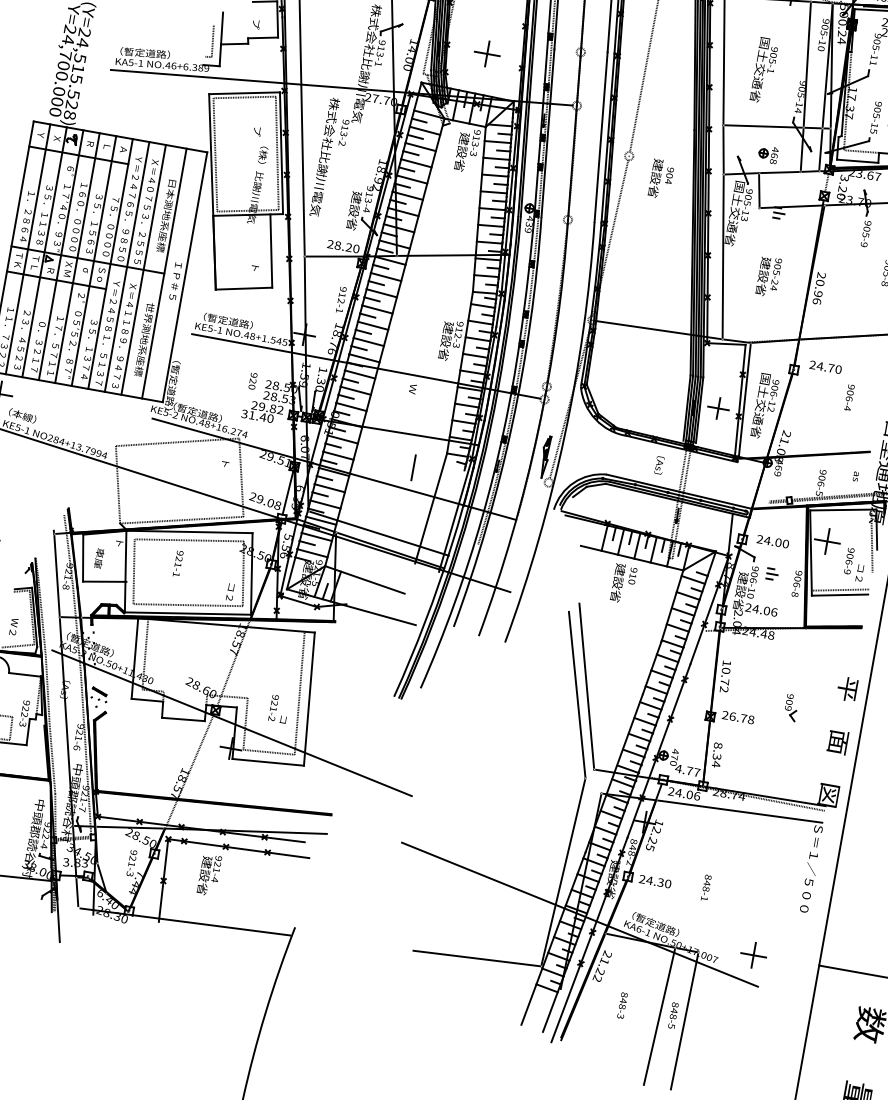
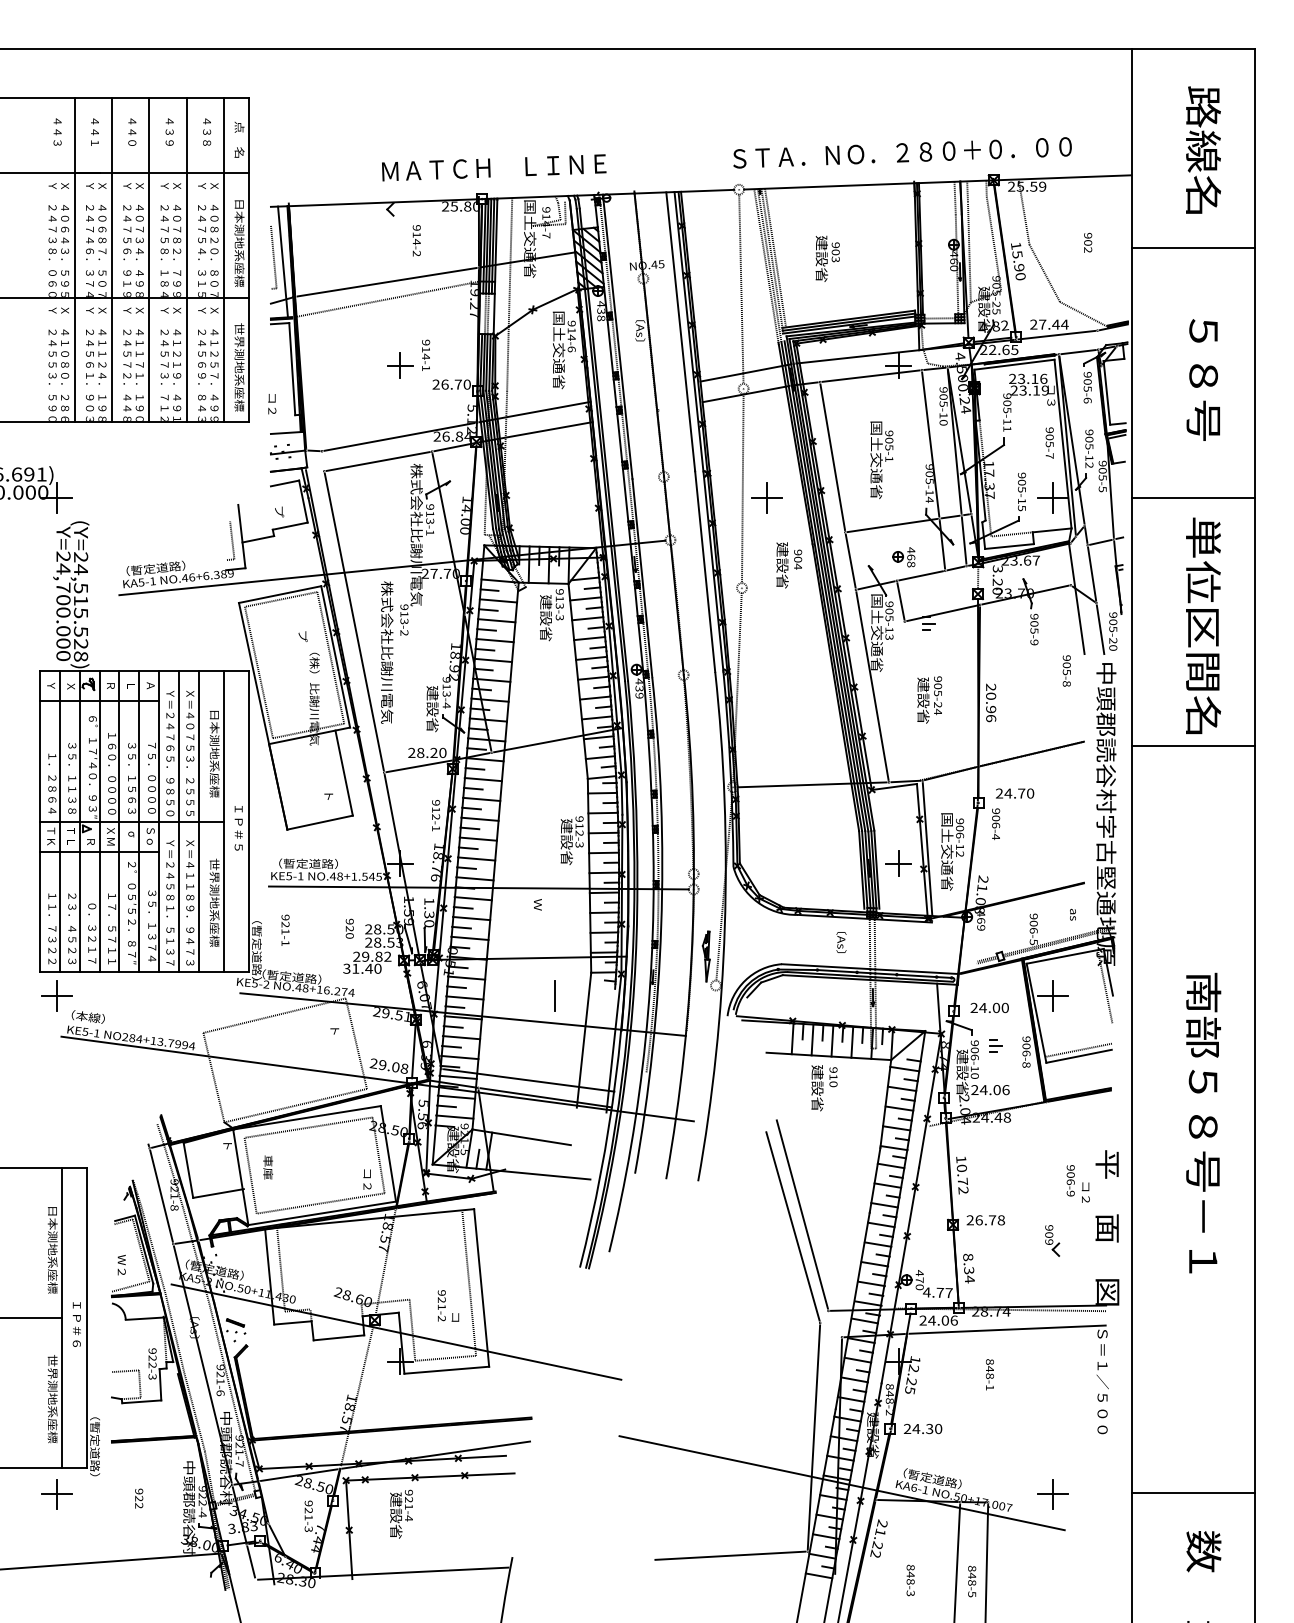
part: (486, 53) -> (766, 497), moved
text: (661, 179) -> (789, 565), moved
text: (849, 398) -> (996, 824), moved
text: (99, 558) -> (268, 1167), moved
text: (178, 563) -> (285, 929), moved
text: (854, 564) -> (1077, 1183), moved
part: (791, 707) -> (1052, 1240), moved
text: (705, 887) -> (989, 1374), moved

